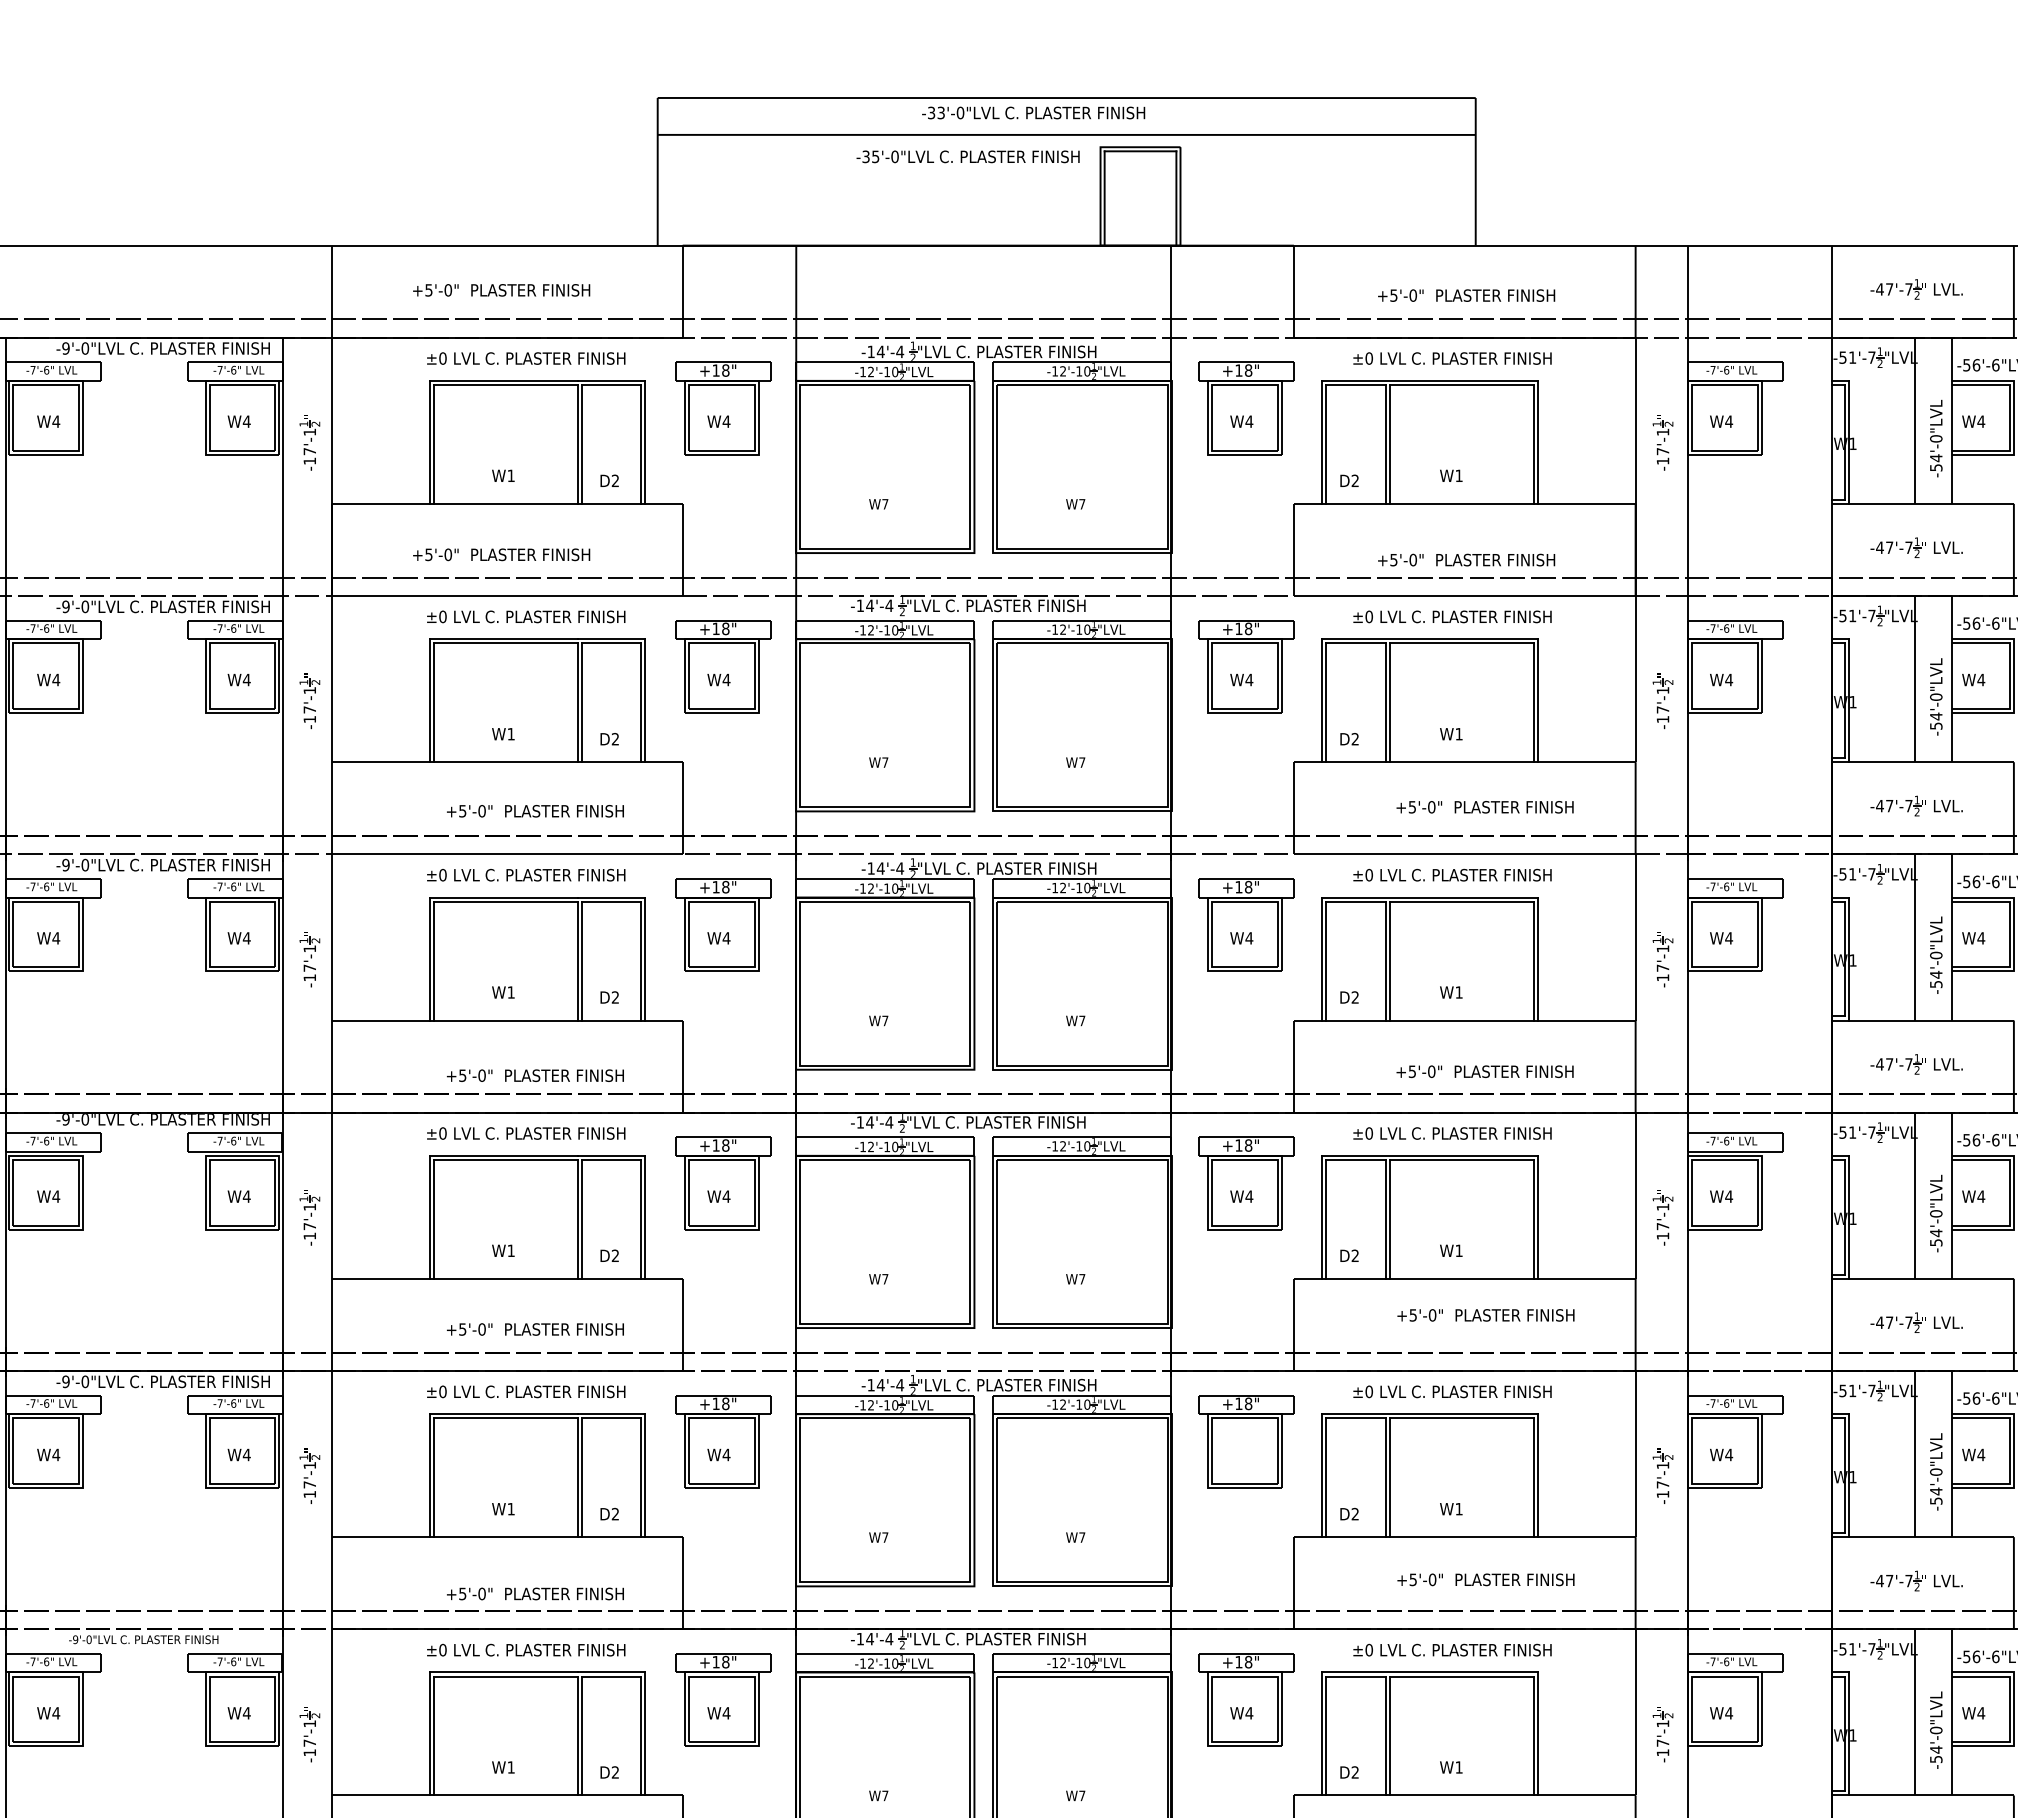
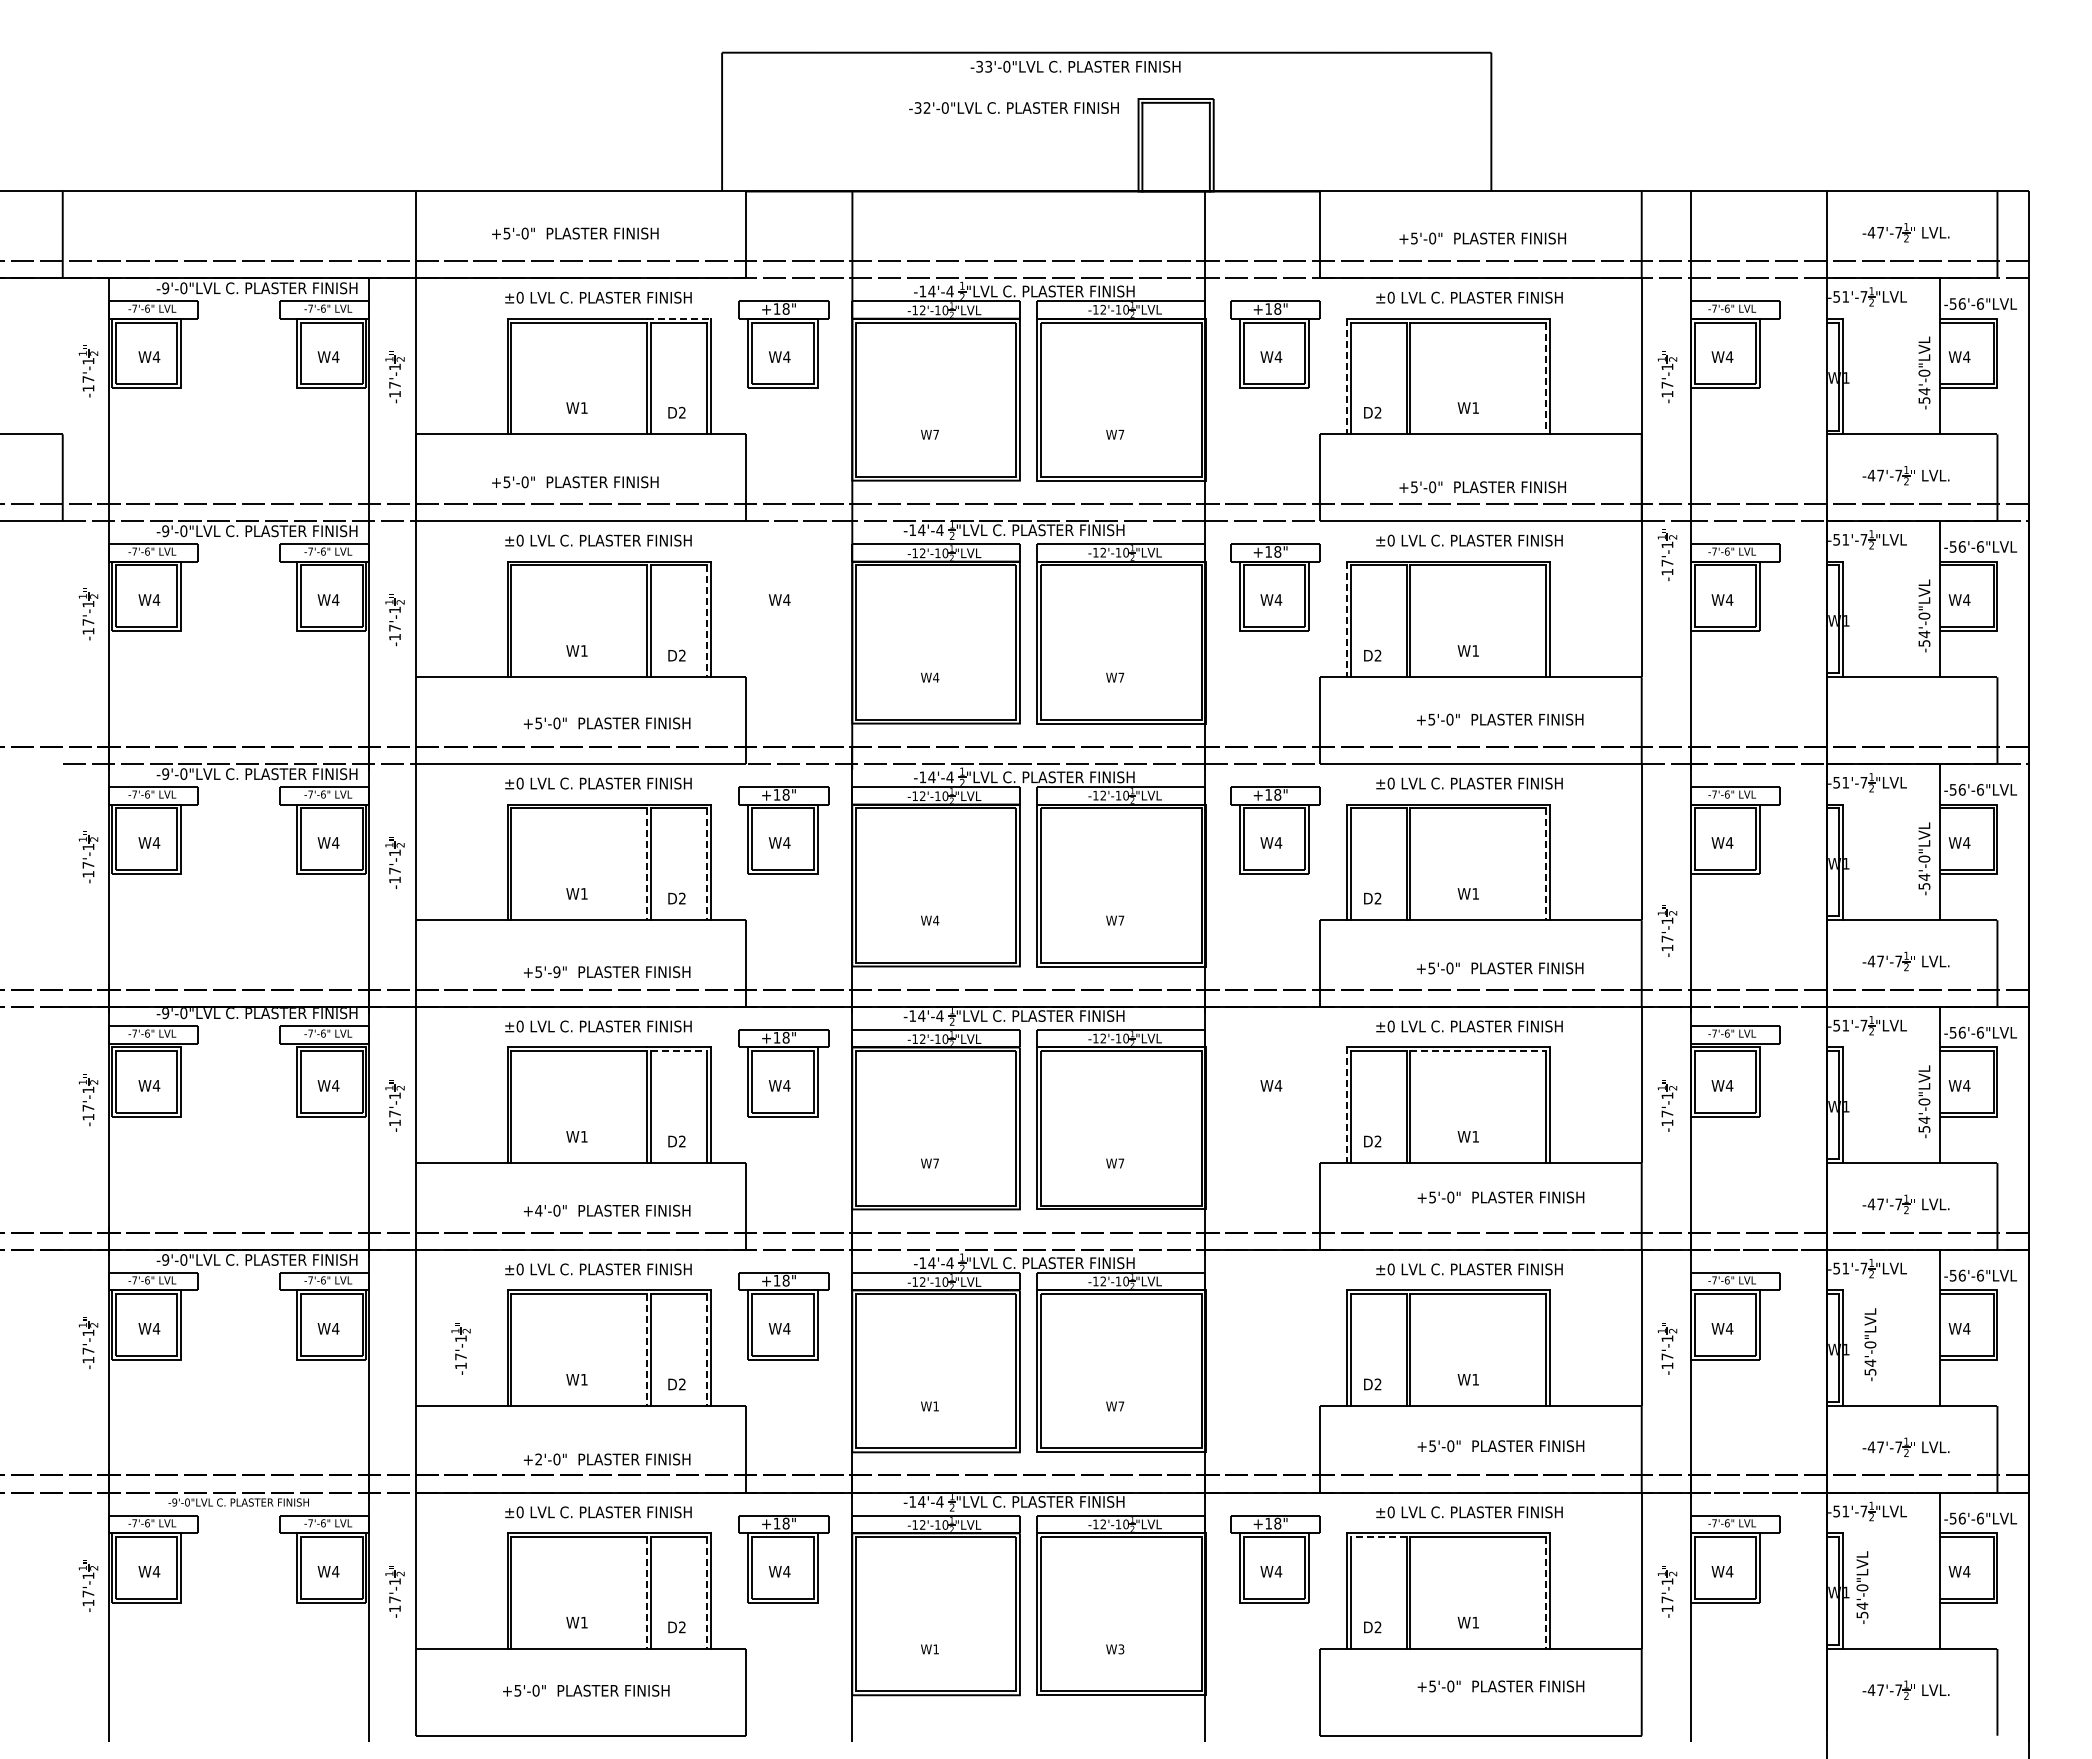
line: (1066, 135) -> (1106, 87), removed
text: (875, 156) -> (926, 107), -35'-0"LVL -> -32'-0"LVL
line: (611, 380) -> (678, 318), solid -> dashed
line: (1915, 421) -> (1904, 356), removed
line: (1321, 442) -> (1346, 376), solid -> dashed
line: (1533, 444) -> (1545, 378), solid -> dashed
part: (722, 666) -> (783, 587), removed
line: (1915, 679) -> (1904, 599), removed
line: (1321, 700) -> (1346, 619), solid -> dashed
part: (1663, 701) -> (1667, 555), moved
line: (641, 702) -> (706, 621), solid -> dashed
text: (885, 762) -> (936, 677), W7 -> W4
part: (1916, 806) -> (1905, 718), removed
line: (1915, 937) -> (1904, 842), removed
part: (1663, 959) -> (1667, 930), moved
line: (577, 961) -> (646, 864), solid -> dashed
line: (641, 961) -> (706, 864), solid -> dashed
line: (1533, 961) -> (1545, 864), solid -> dashed
text: (885, 1020) -> (936, 920), W7 -> W4
text: (481, 1075) -> (556, 971), +5'-0" -> +5'-9"
line: (611, 1160) -> (678, 1051), solid -> dashed
line: (1462, 1160) -> (1478, 1051), solid -> dashed
part: (1246, 1183) -> (1275, 1073), removed
line: (1915, 1195) -> (1904, 1084), removed
line: (1321, 1217) -> (1346, 1105), solid -> dashed
text: (462, 1329) -> (538, 1210), +5'-0" -> +4'-0"
part: (1246, 1441) -> (1275, 1316), removed
line: (1915, 1453) -> (1904, 1327), removed
text: (1936, 1471) -> (1870, 1344), moved
part: (309, 1475) -> (460, 1348), moved
line: (577, 1478) -> (646, 1350), solid -> dashed
line: (641, 1478) -> (706, 1350), solid -> dashed
text: (884, 1537) -> (935, 1406), W7 -> W1
text: (462, 1593) -> (538, 1459), +5'-0" -> +2'-0"
line: (1355, 1676) -> (1378, 1537), solid -> dashed
line: (1915, 1712) -> (1904, 1570), removed
text: (1936, 1730) -> (1862, 1587), moved
line: (577, 1736) -> (646, 1593), solid -> dashed
line: (641, 1736) -> (706, 1593), solid -> dashed
line: (1533, 1736) -> (1545, 1593), solid -> dashed
text: (884, 1796) -> (935, 1649), W7 -> W1
text: (1082, 1796) -> (1121, 1649), W7 -> W3

